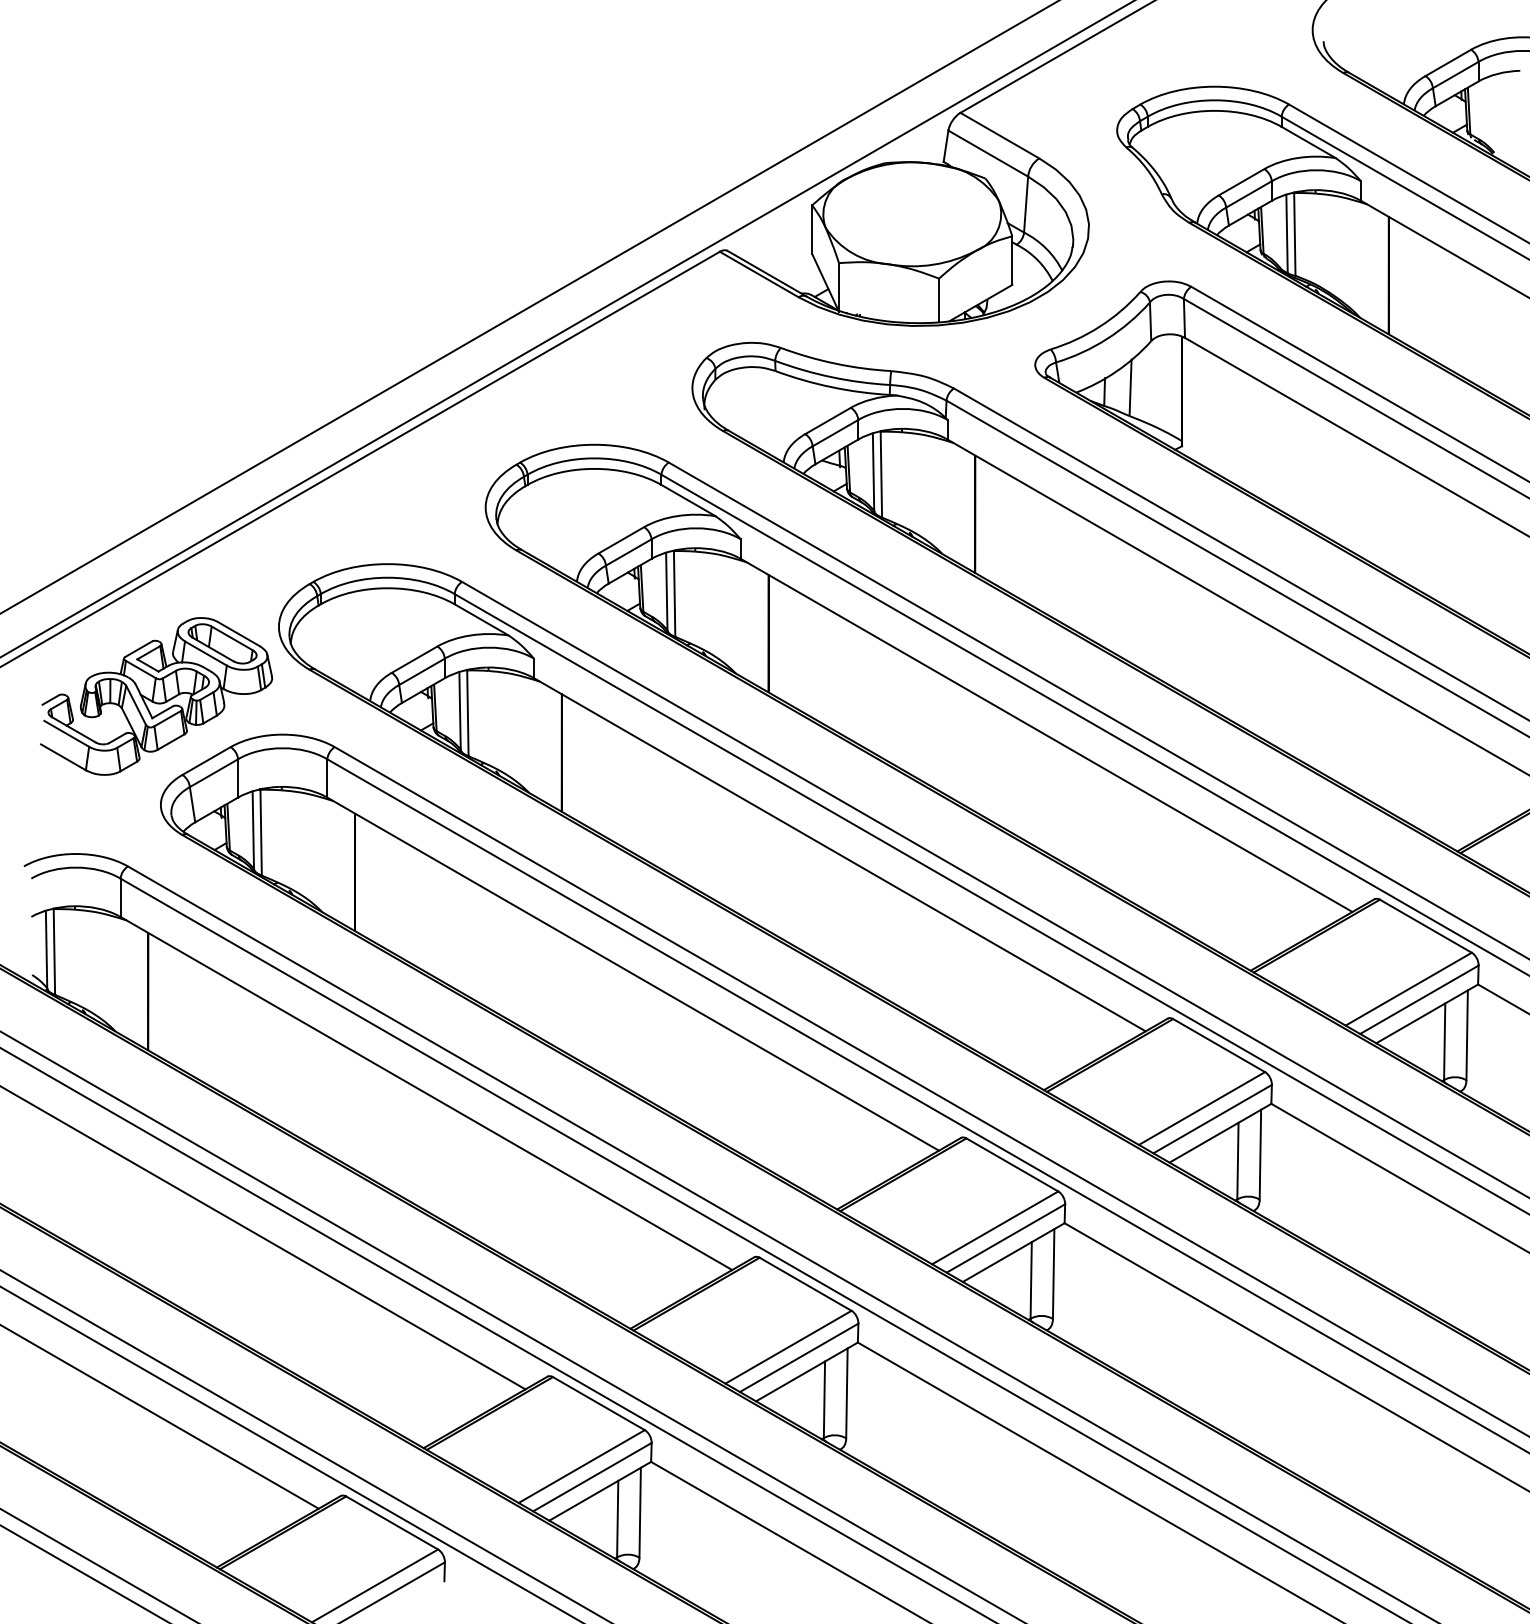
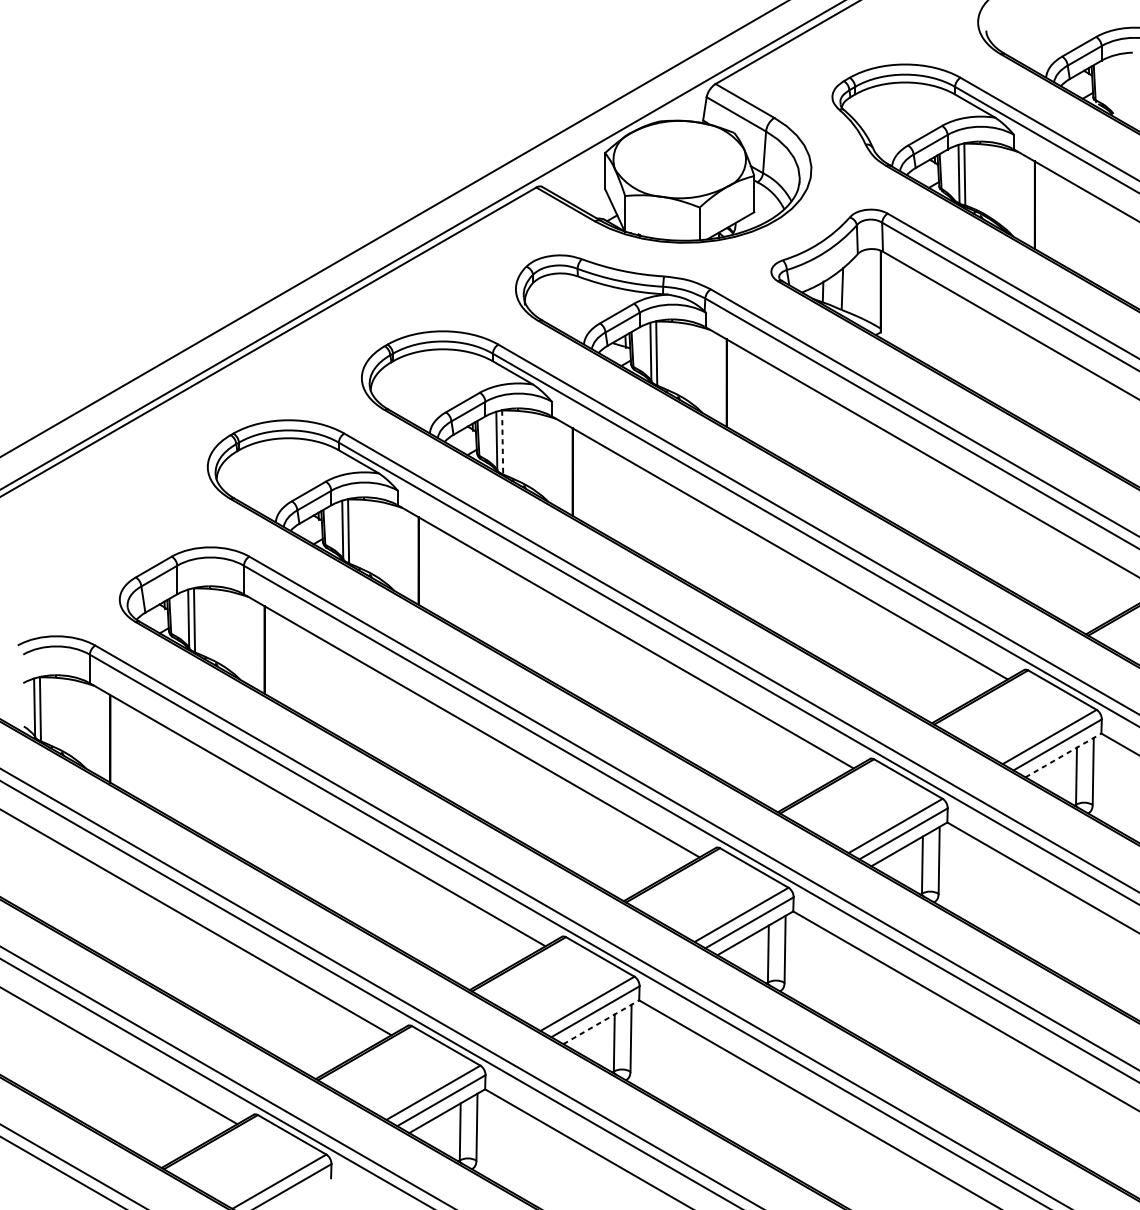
line: (674, 594) -> (502, 442), solid -> dashed
part: (156, 696) -> (116, 518), removed
line: (1427, 1013) -> (1063, 755), solid -> dashed
line: (806, 1371) -> (600, 1021), solid -> dashed

